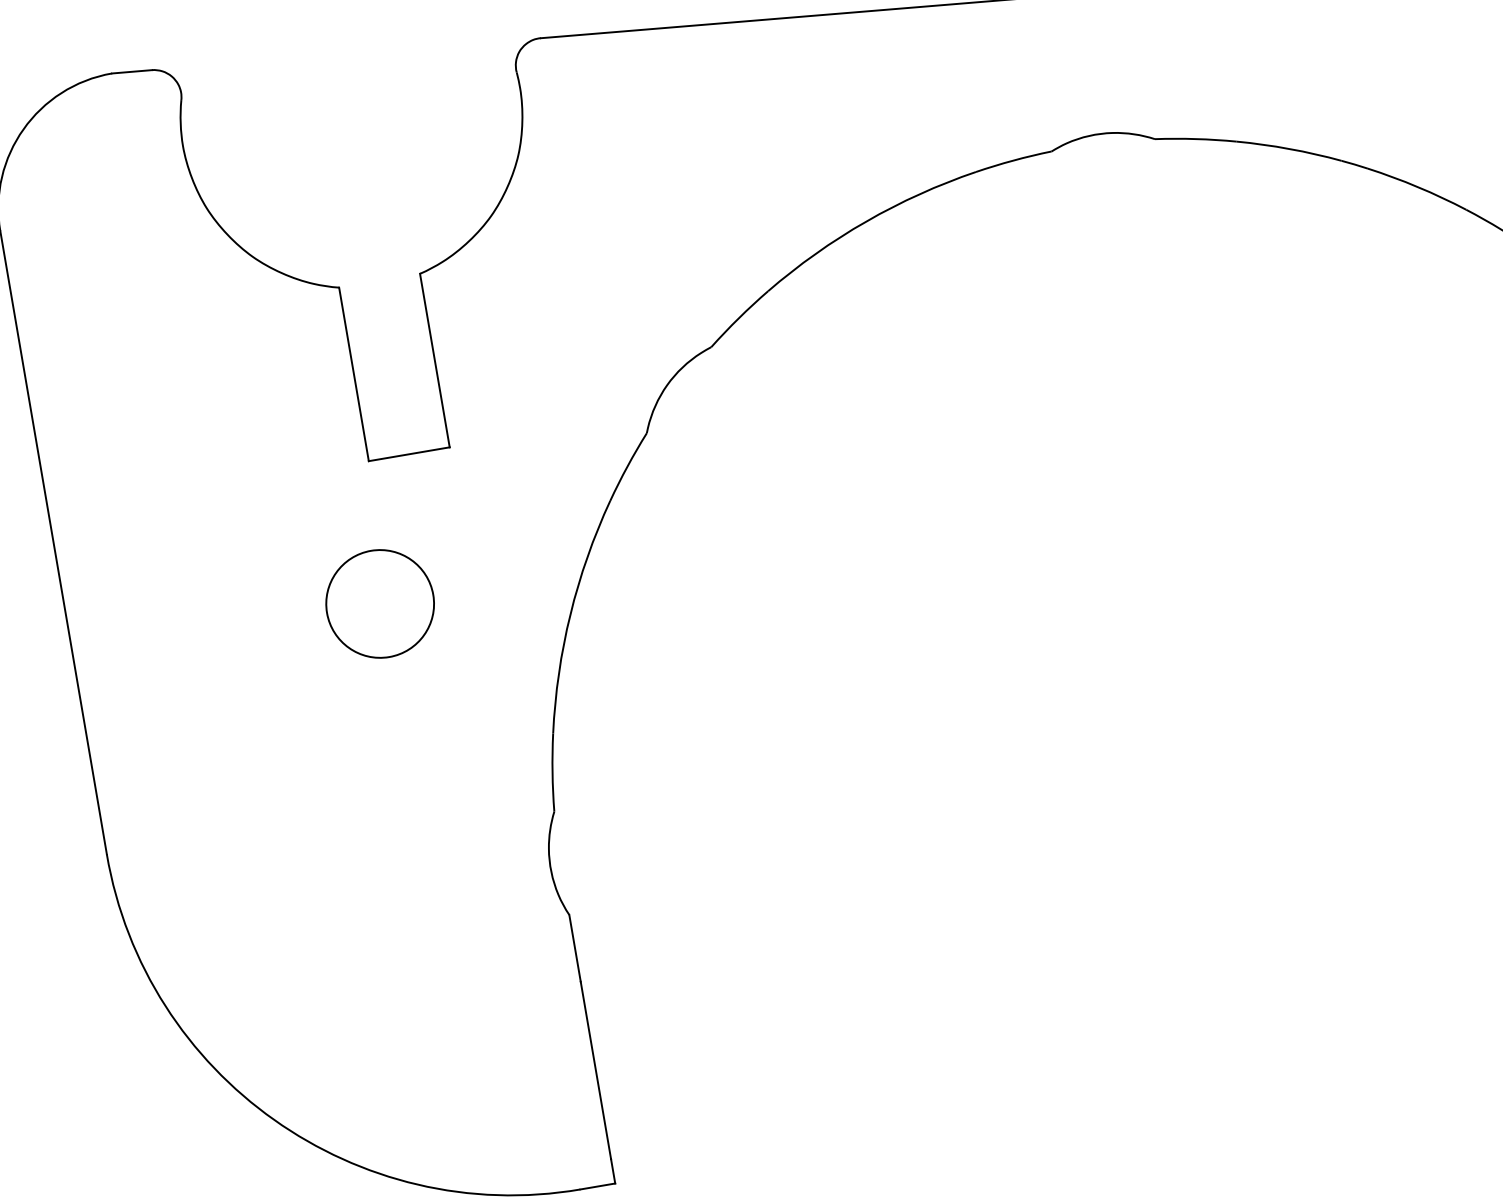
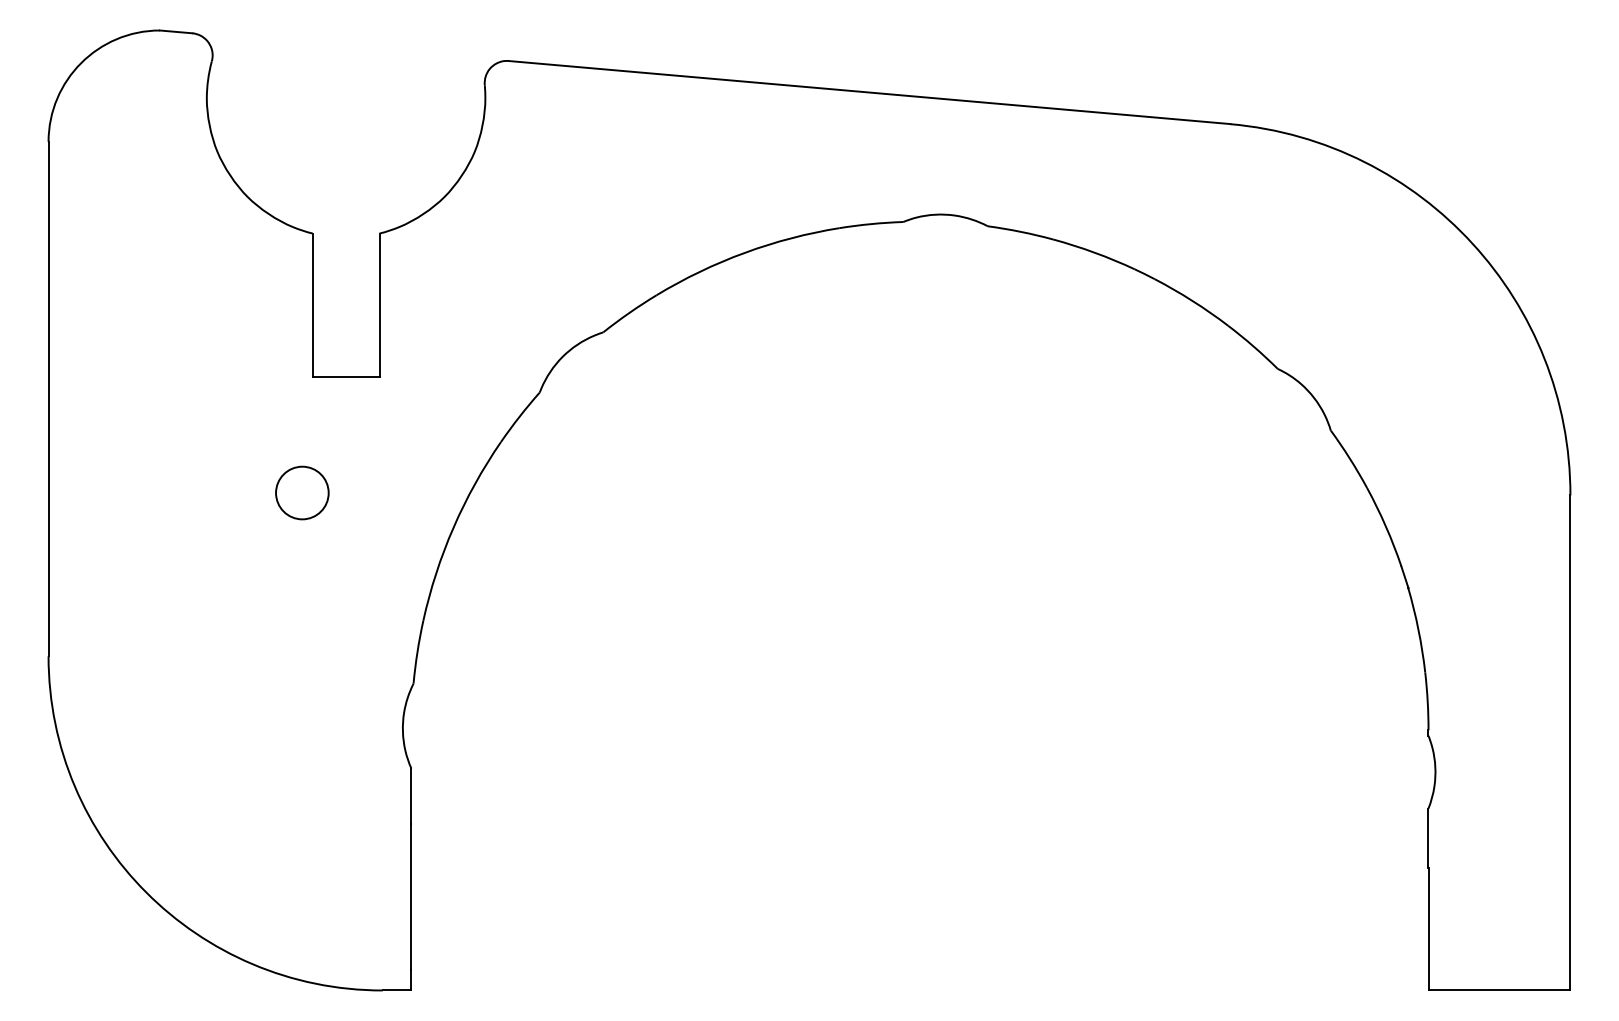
circle: (380, 603) -> (302, 492), size x0.6

